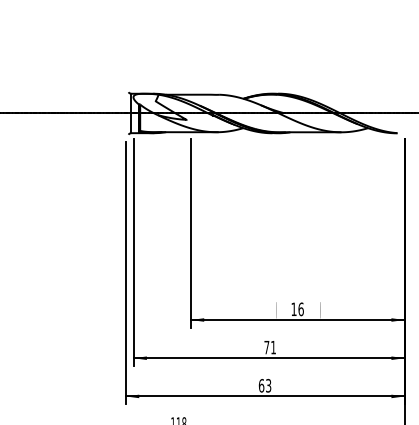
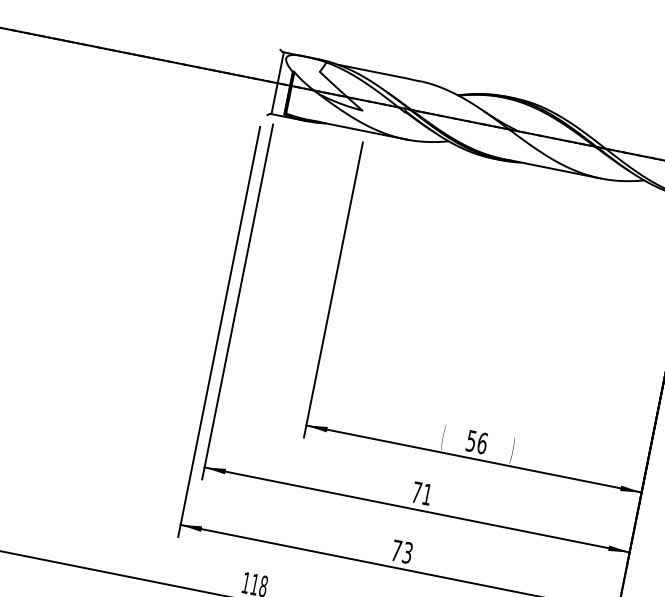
text: (293, 309) -> (470, 441), 16 -> 56
text: (261, 385) -> (396, 550), 63 -> 73

